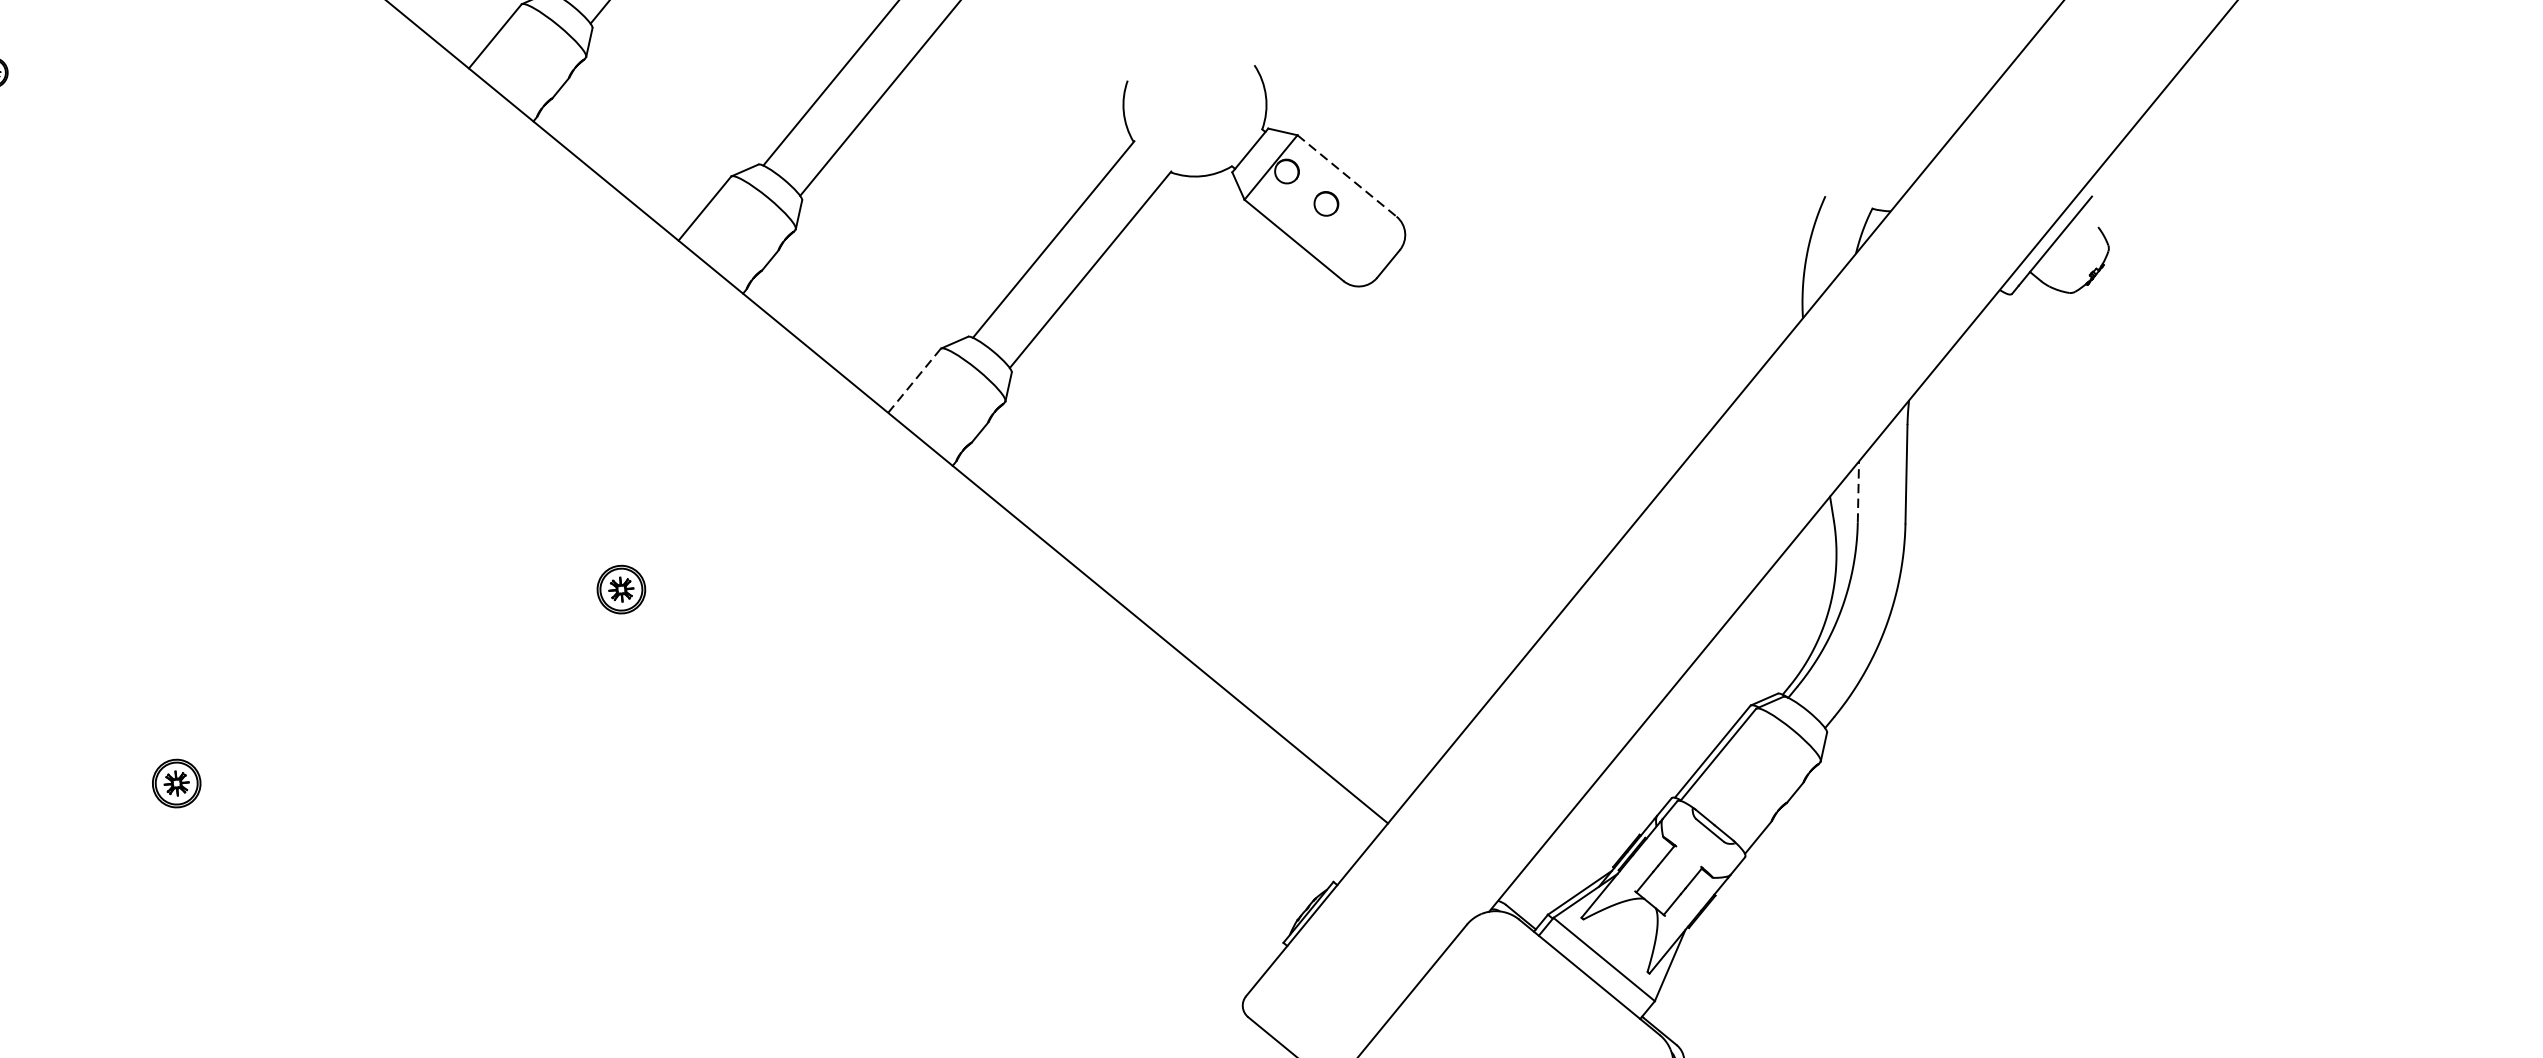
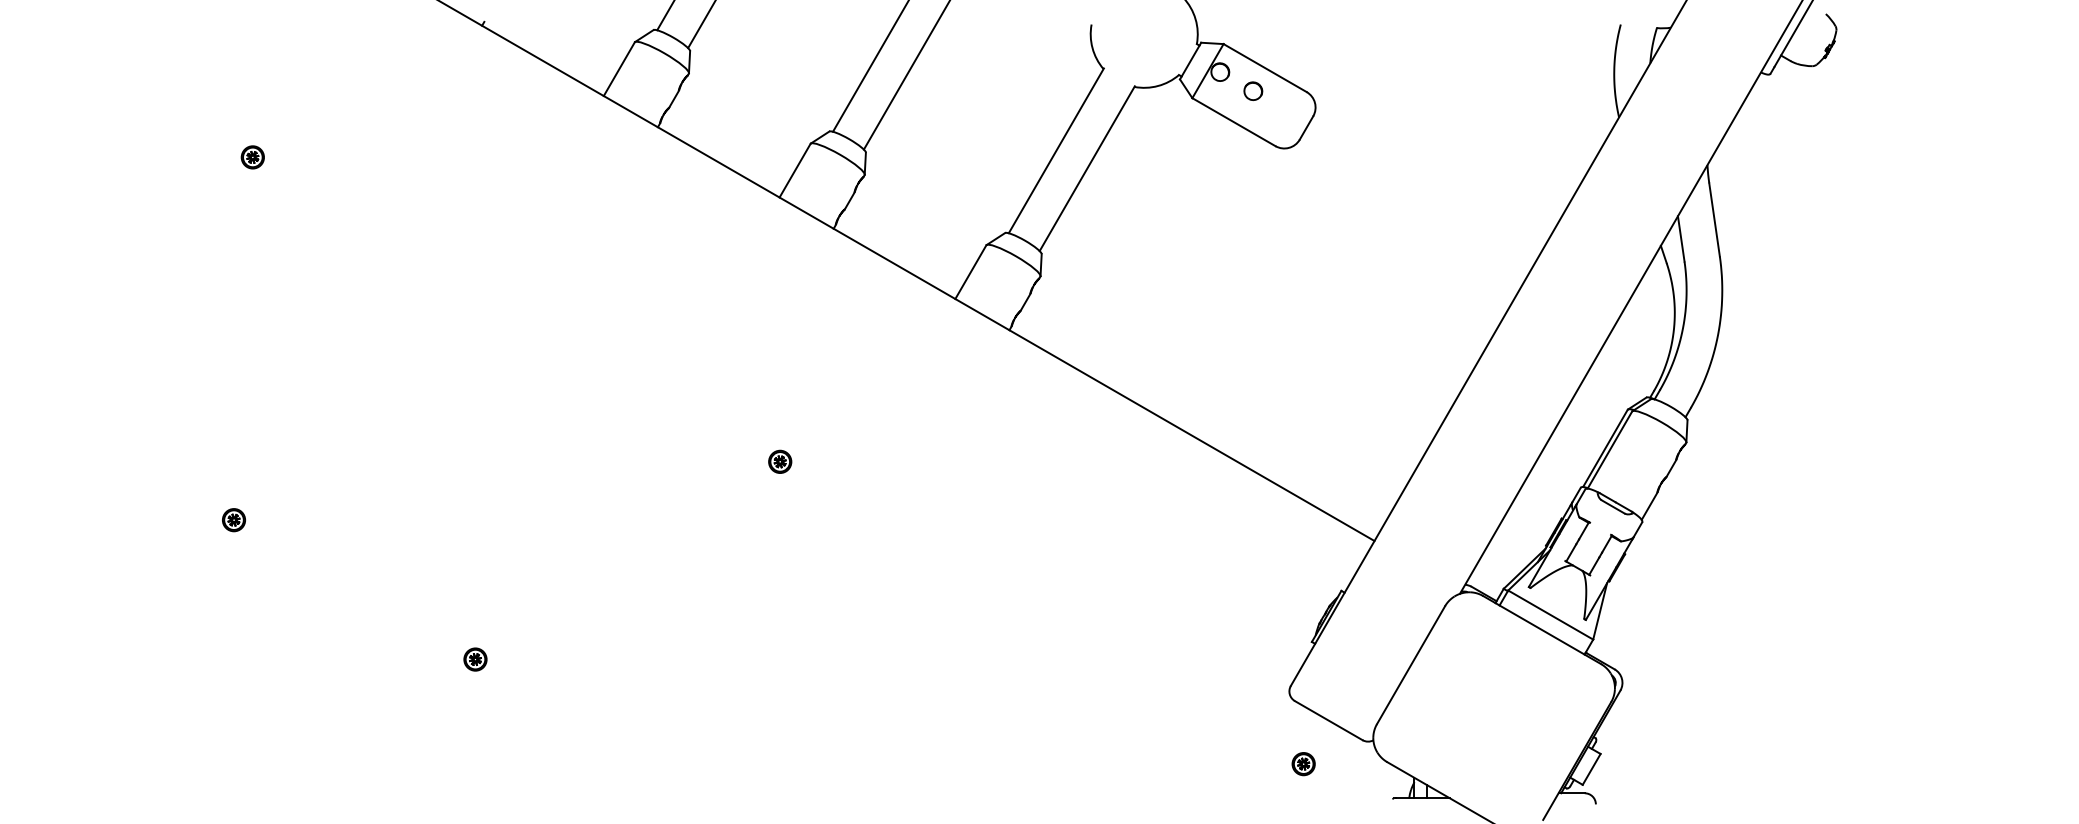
line: (1347, 176) -> (1265, 68), dashed -> solid
line: (913, 381) -> (970, 272), dashed -> solid
line: (1858, 491) -> (1681, 238), dashed -> solid
part: (622, 588) -> (780, 461), size x0.62
part: (176, 783) -> (475, 659), size x0.62

